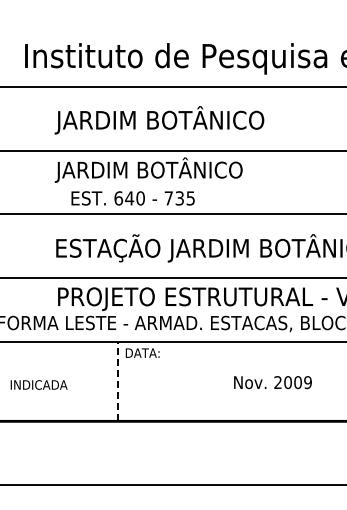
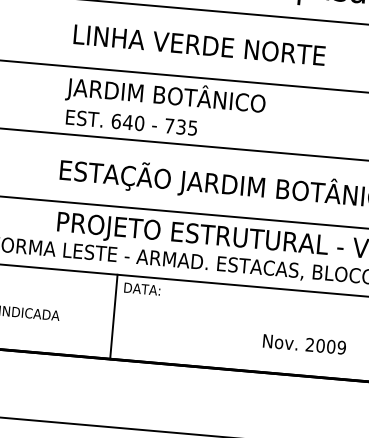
text: (174, 120) -> (197, 45), JARDIM BOTÂNICO -> LINHA VERDE NORTE
text: (132, 198) -> (131, 122), moved
line: (118, 381) -> (114, 317), dashed -> solid
text: (272, 382) -> (304, 344), moved

